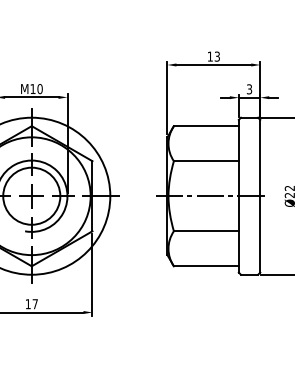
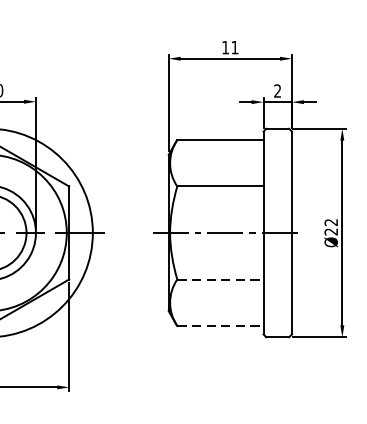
text: (216, 56) -> (233, 47), 13 -> 11
text: (249, 89) -> (277, 91), 3 -> 2
line: (206, 231) -> (220, 279), solid -> dashed
line: (206, 266) -> (220, 326), solid -> dashed

